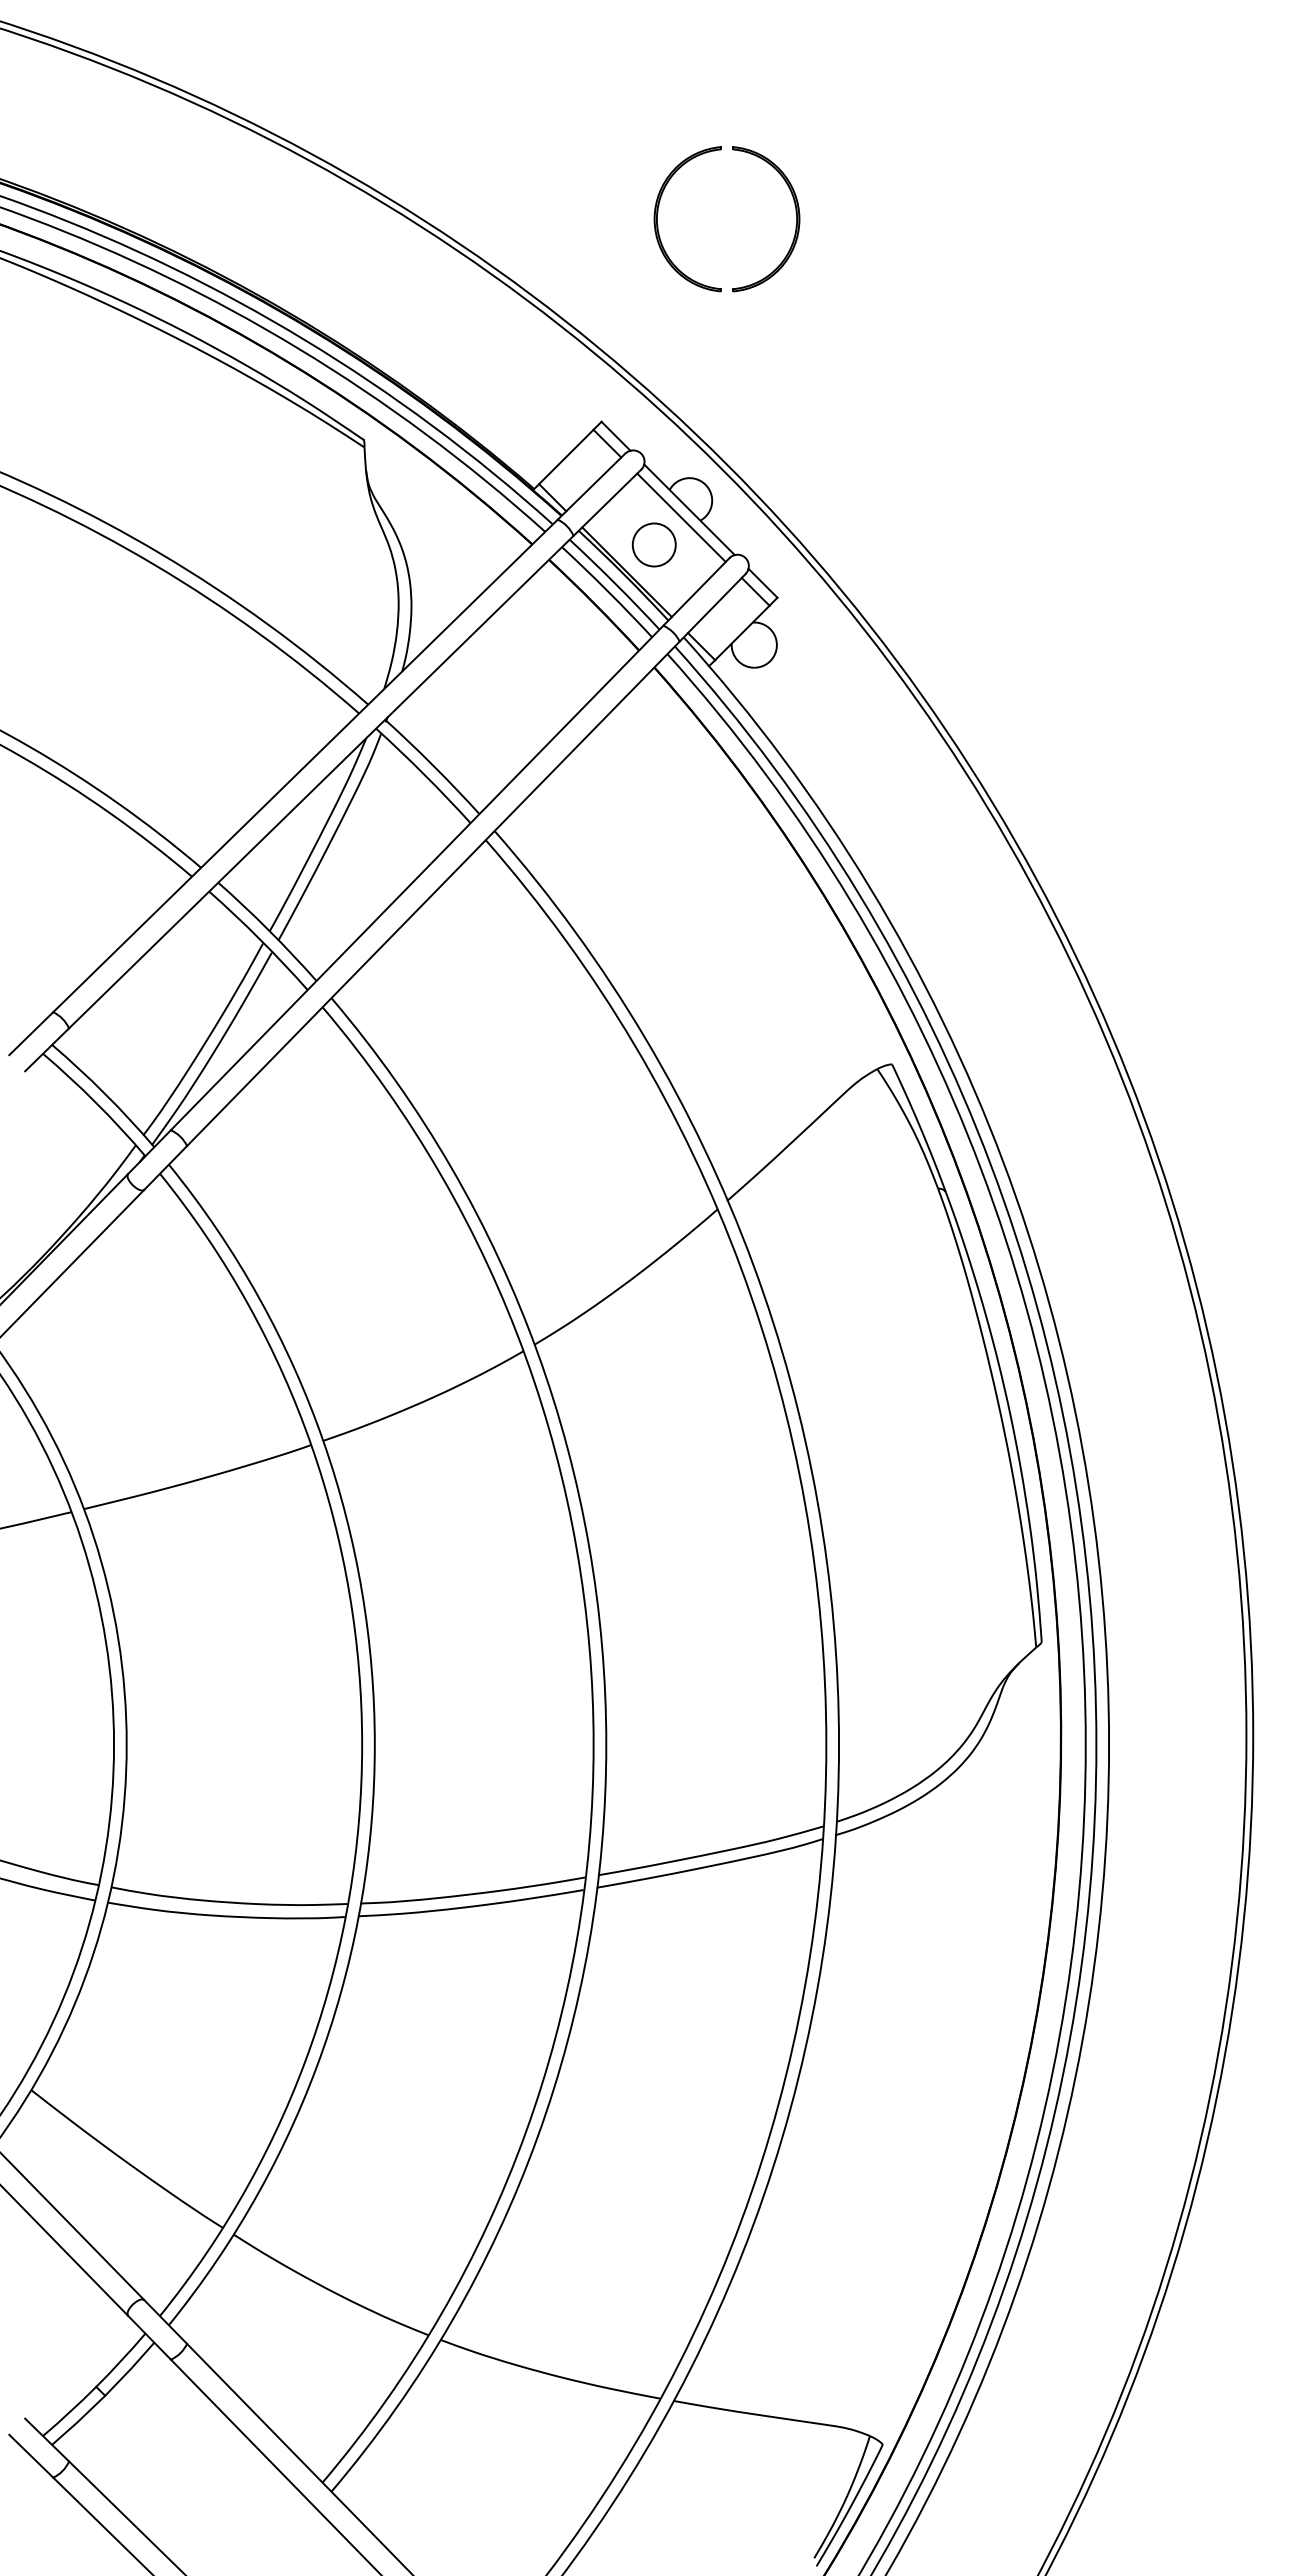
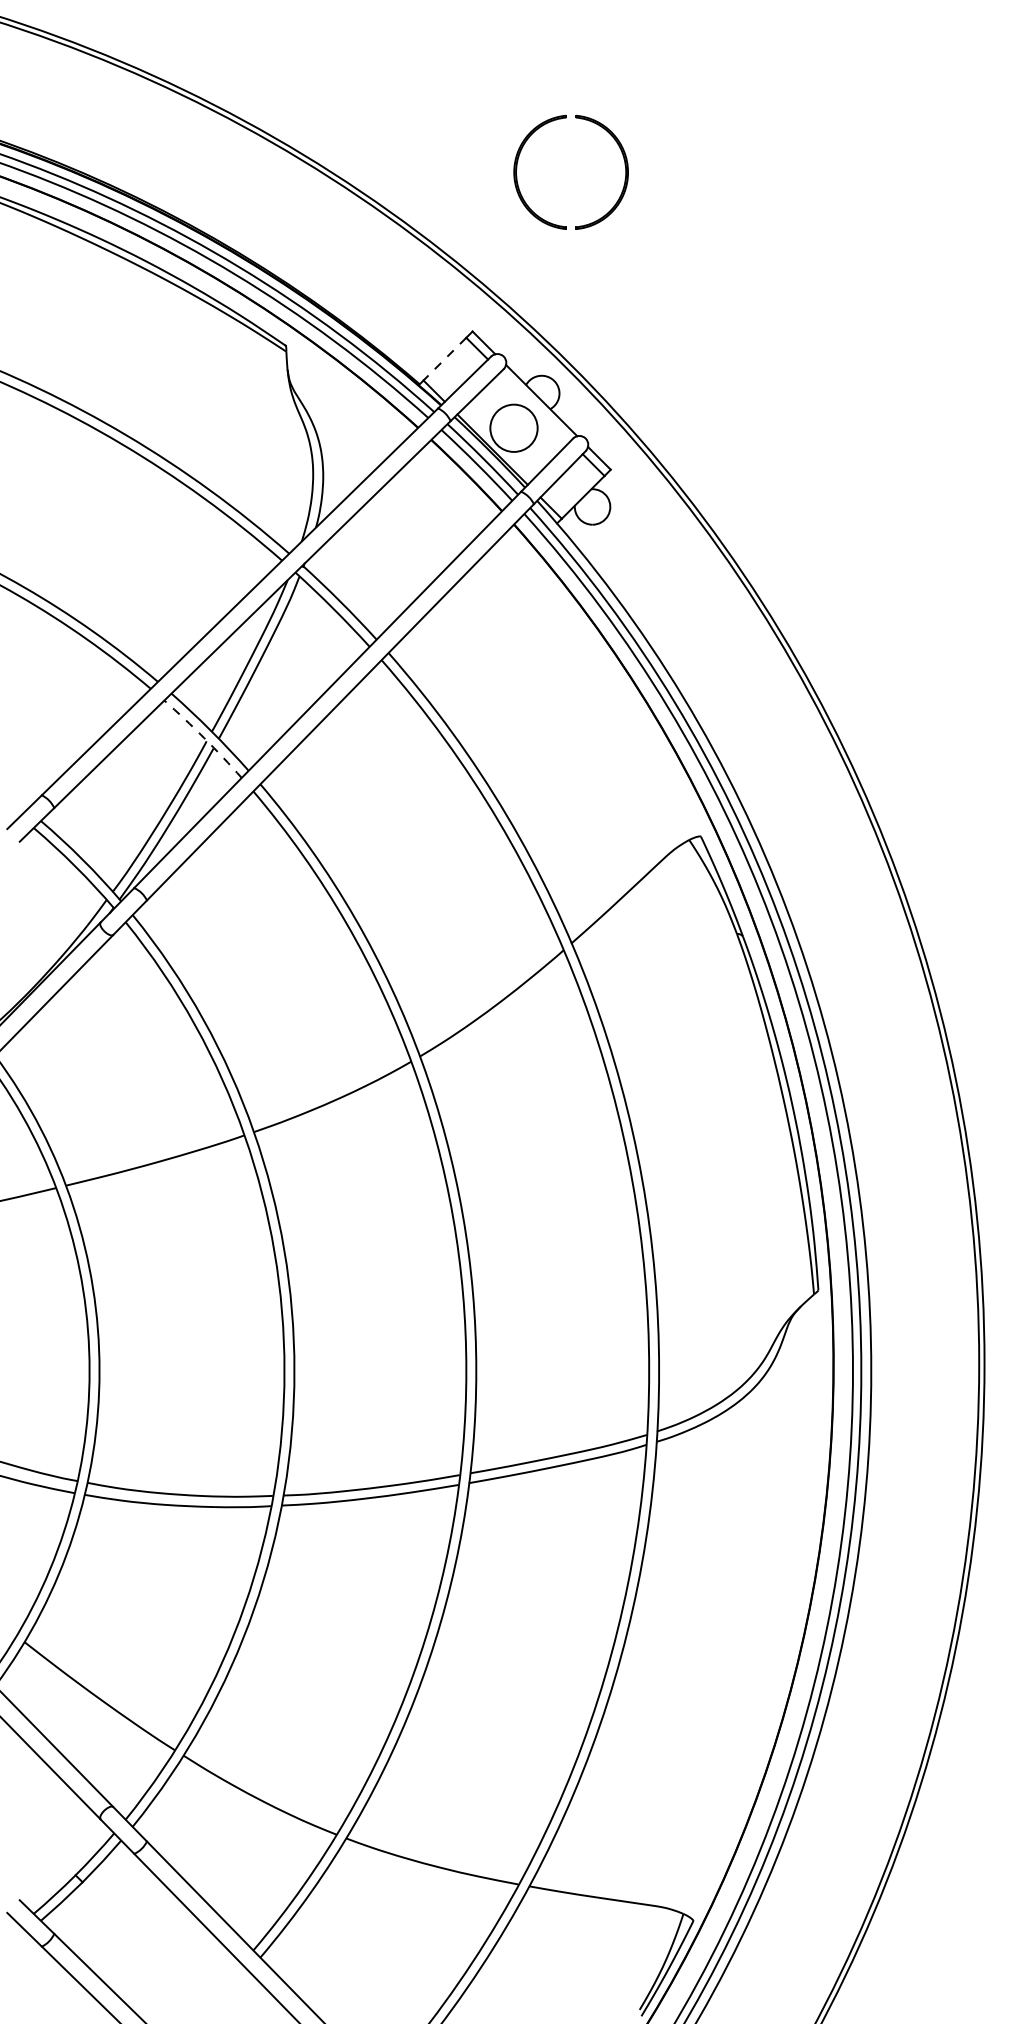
line: (565, 457) -> (444, 359), solid -> dashed
line: (681, 517) -> (535, 406), removed
circle: (653, 544) -> (513, 427), size x1.4
arc: (259, 939) -> (203, 738), solid -> dashed

